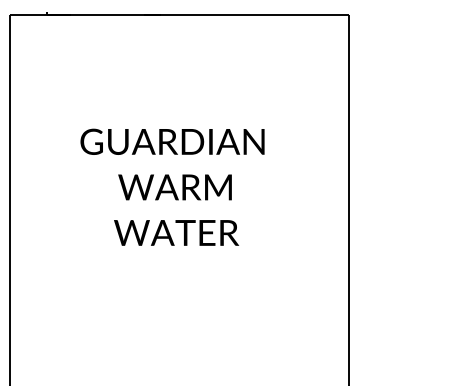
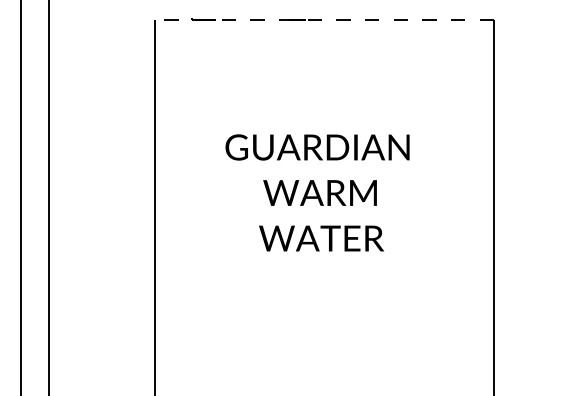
line: (179, 14) -> (324, 20), solid -> dashed

